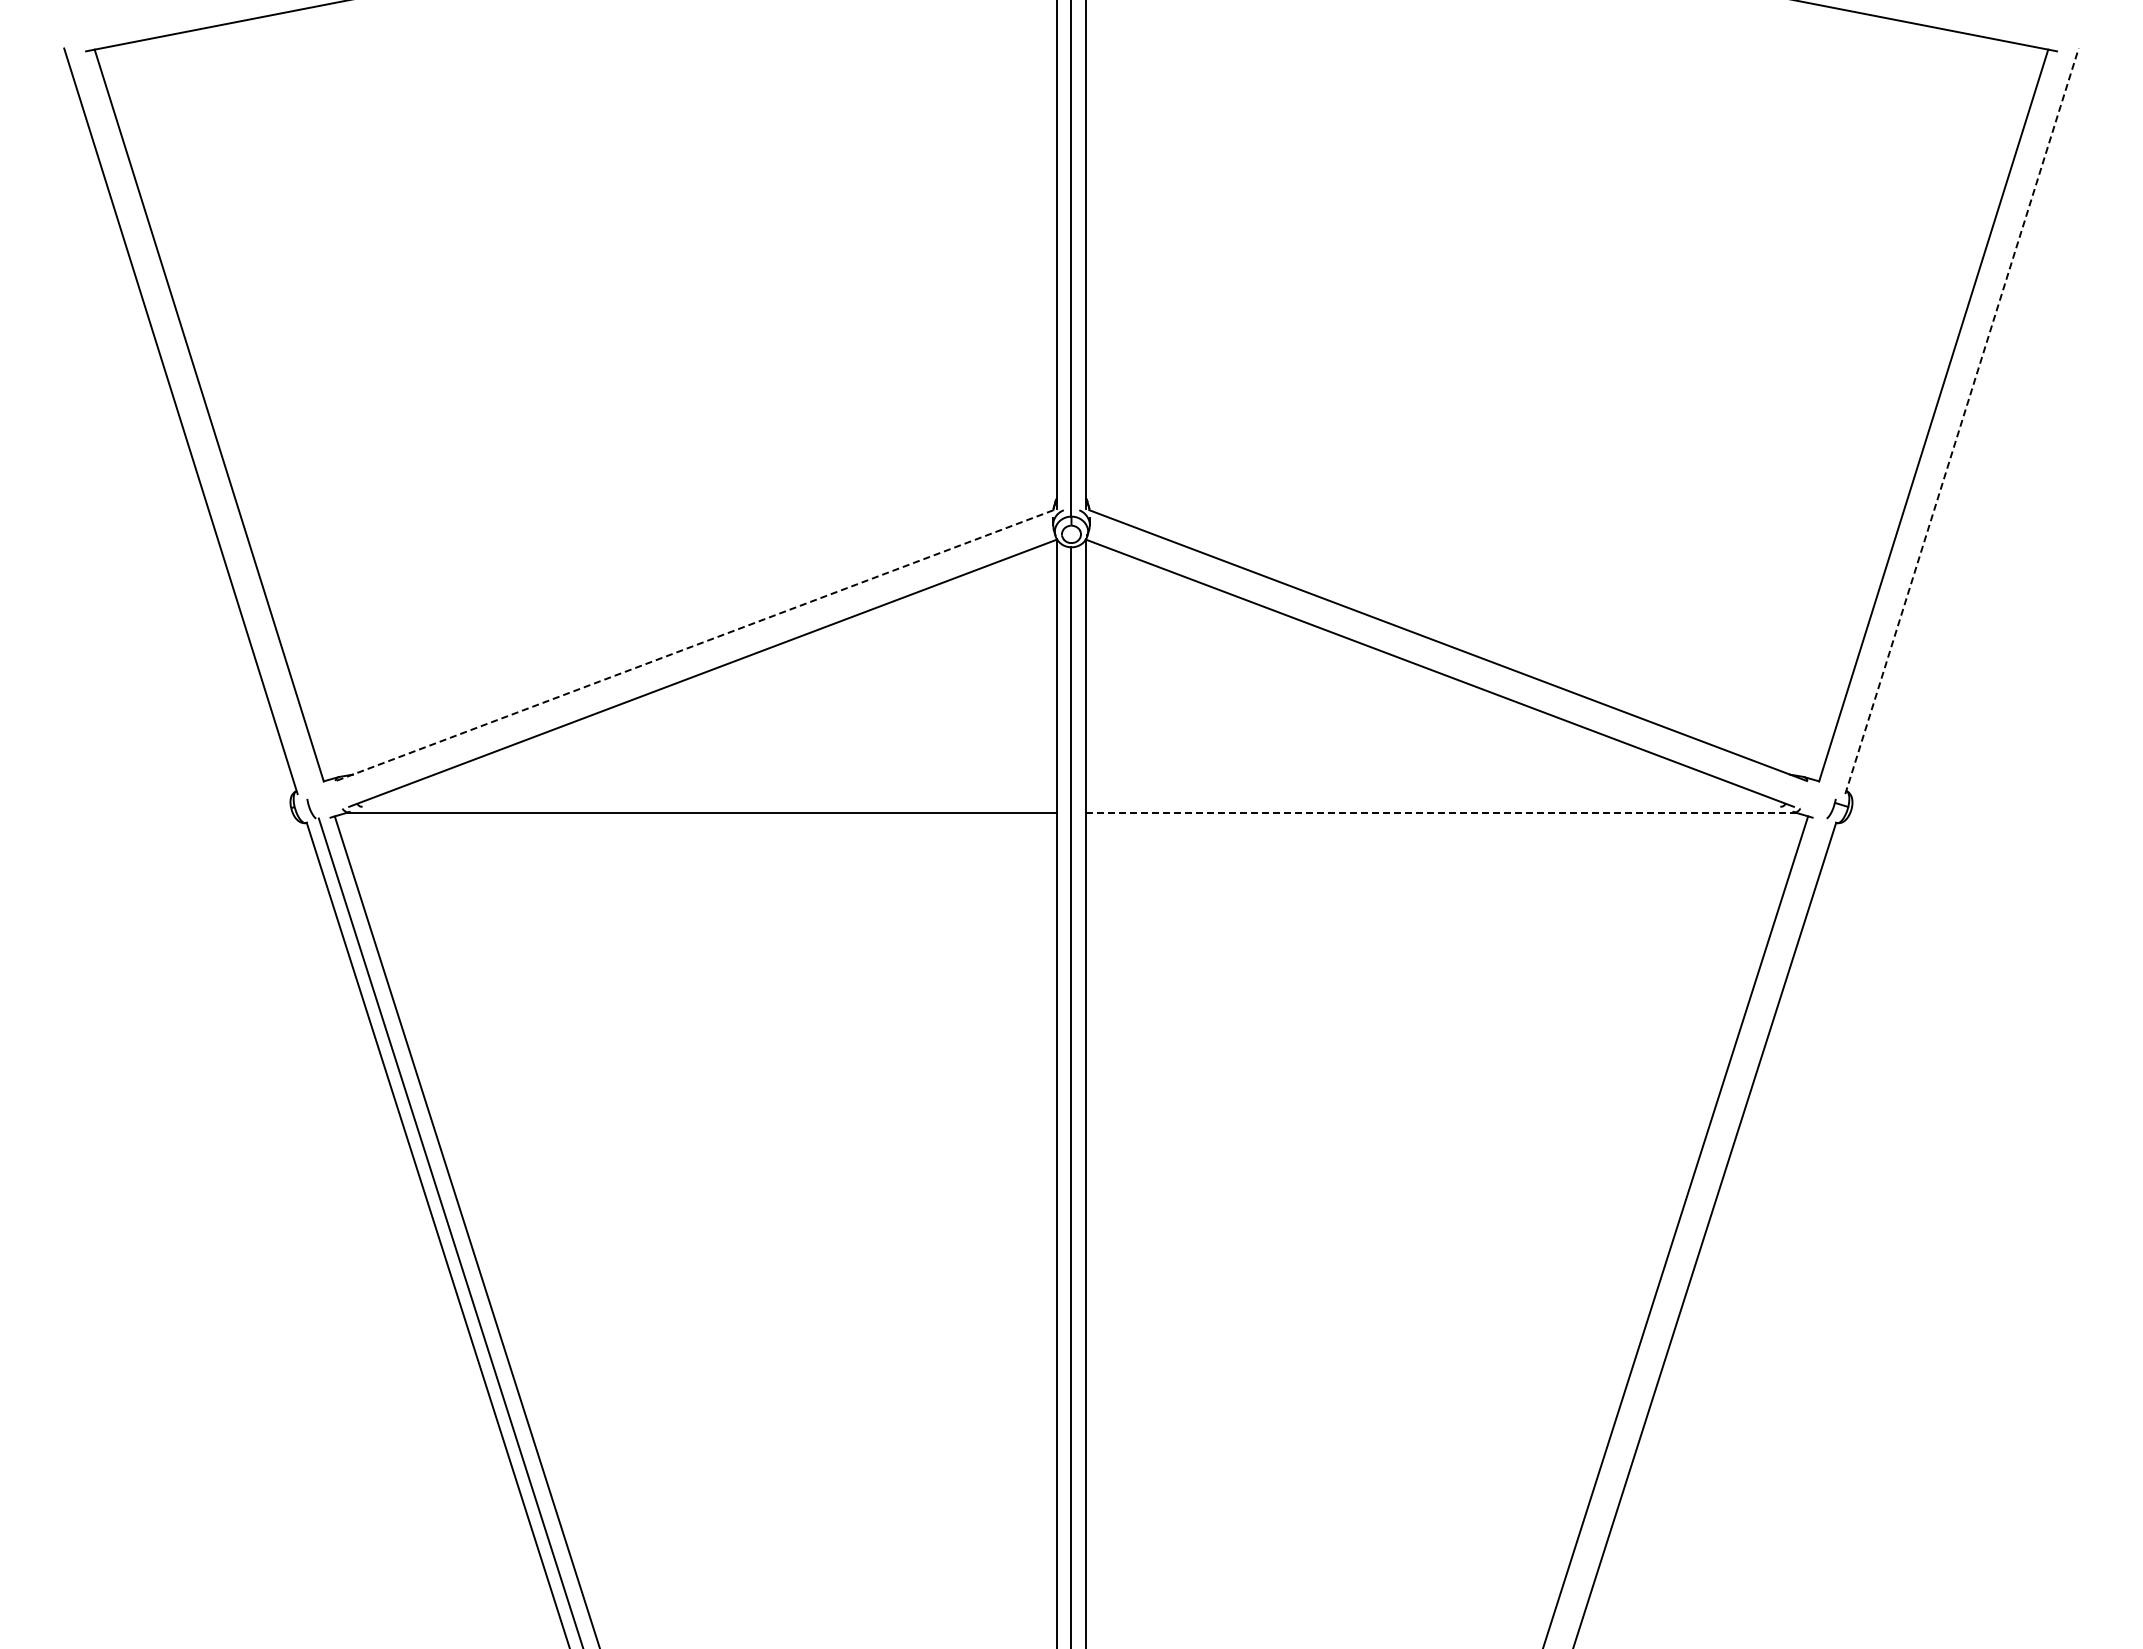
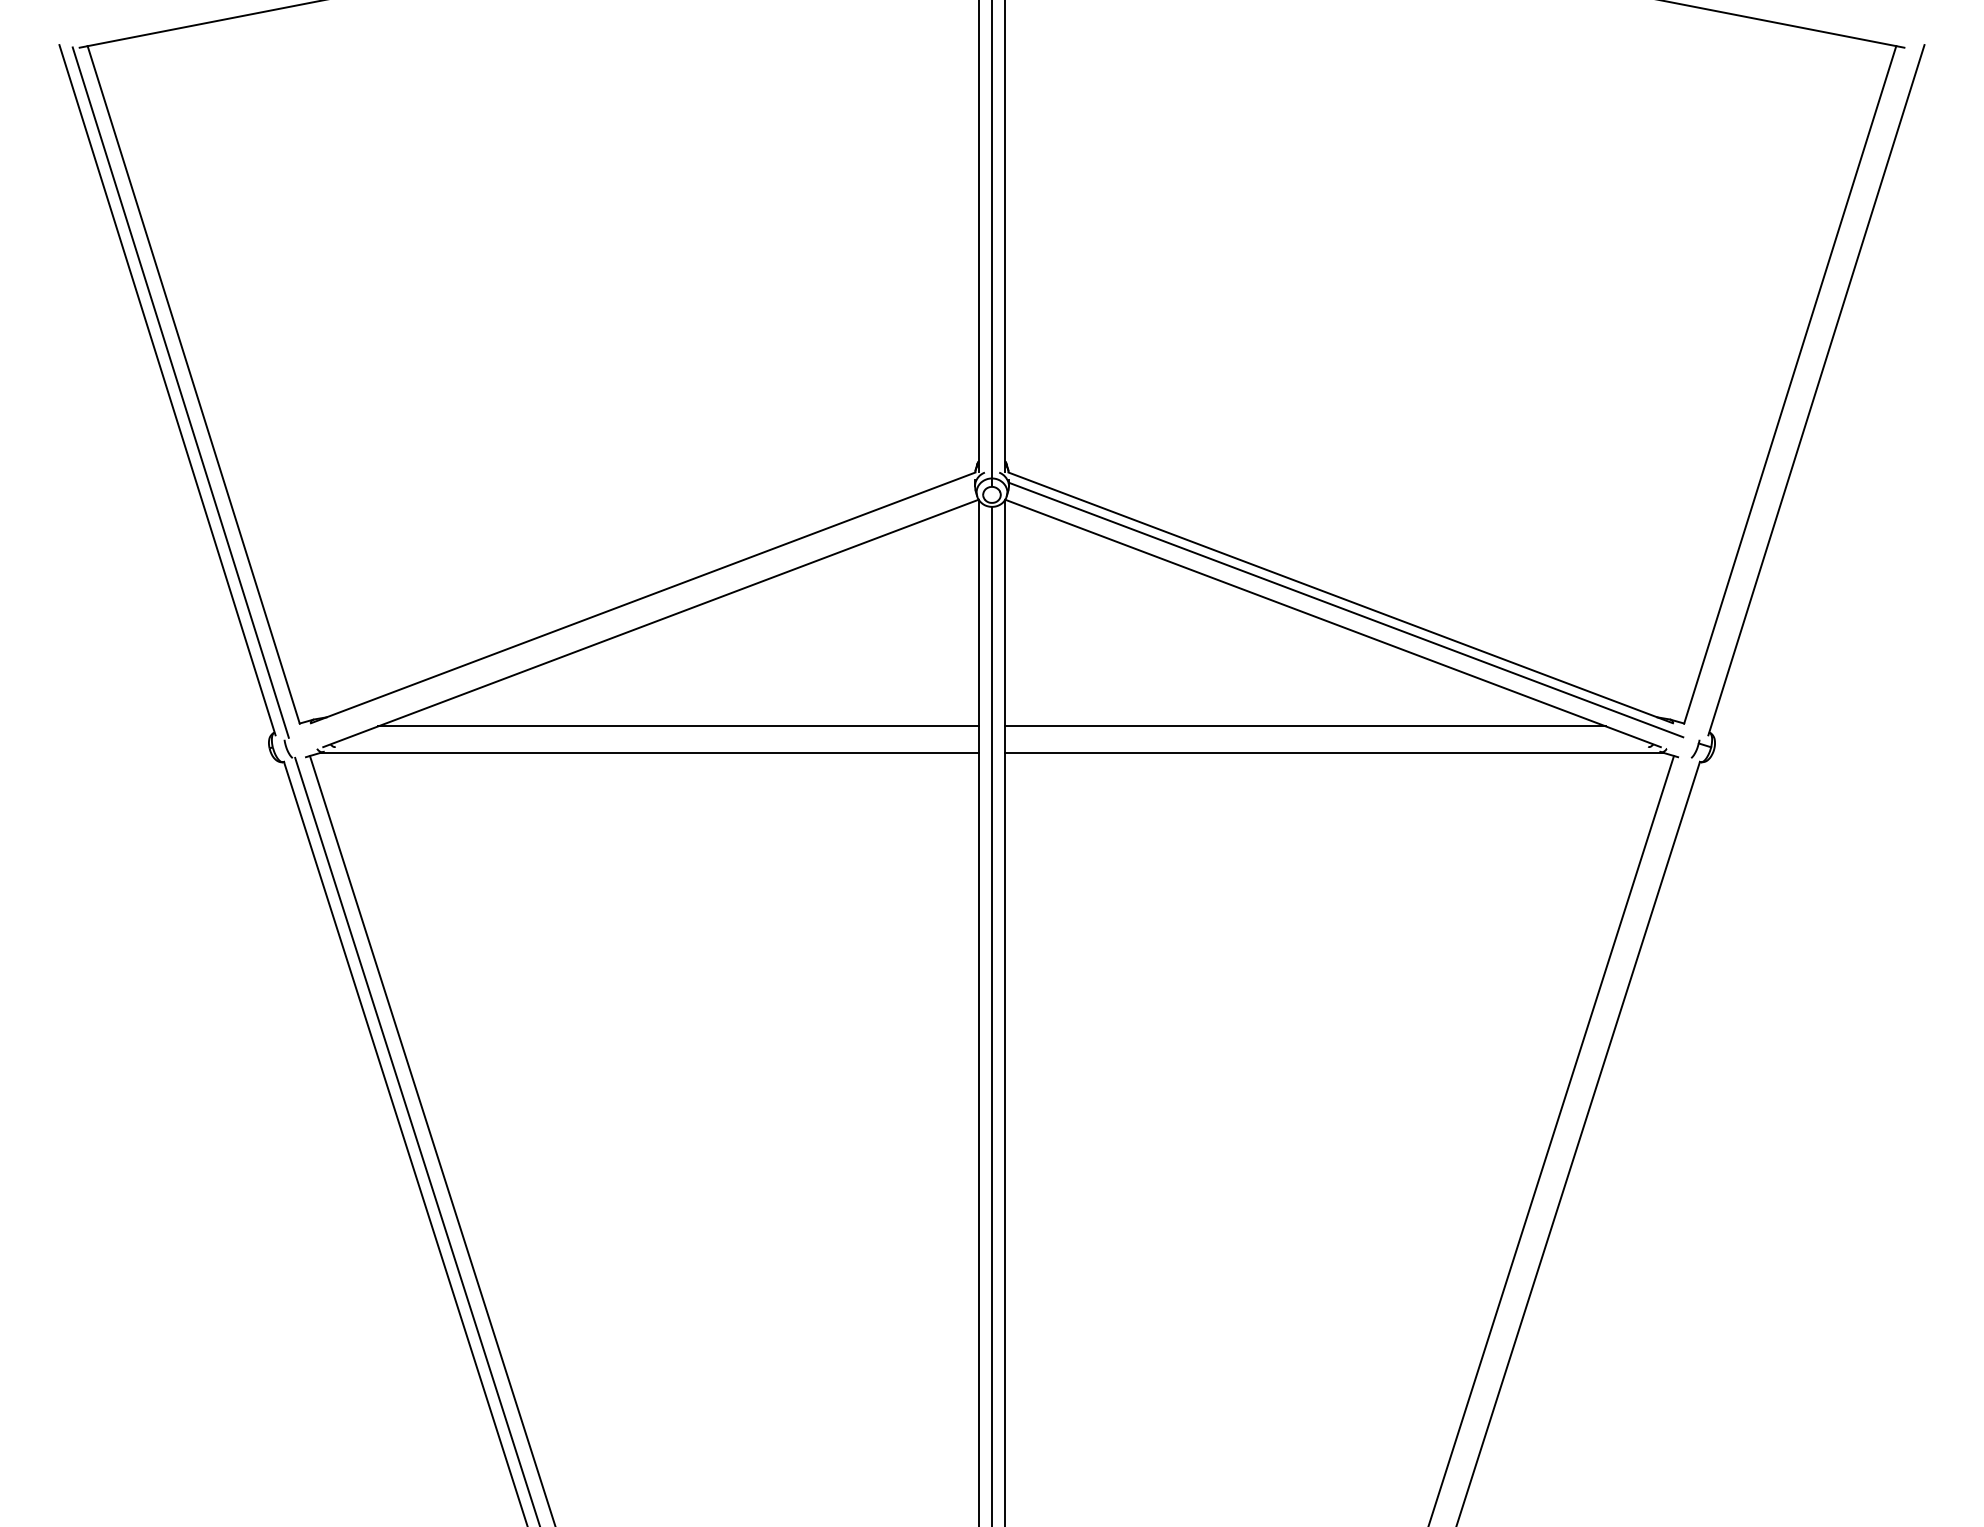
line: (1962, 421) -> (1816, 390), dashed -> solid
line: (195, 423) -> (180, 392), added
line: (694, 645) -> (642, 597), dashed -> solid
line: (1453, 658) -> (1345, 609), added
line: (732, 784) -> (678, 726), added
line: (1409, 784) -> (1304, 726), added
line: (1441, 813) -> (1334, 753), dashed -> solid

